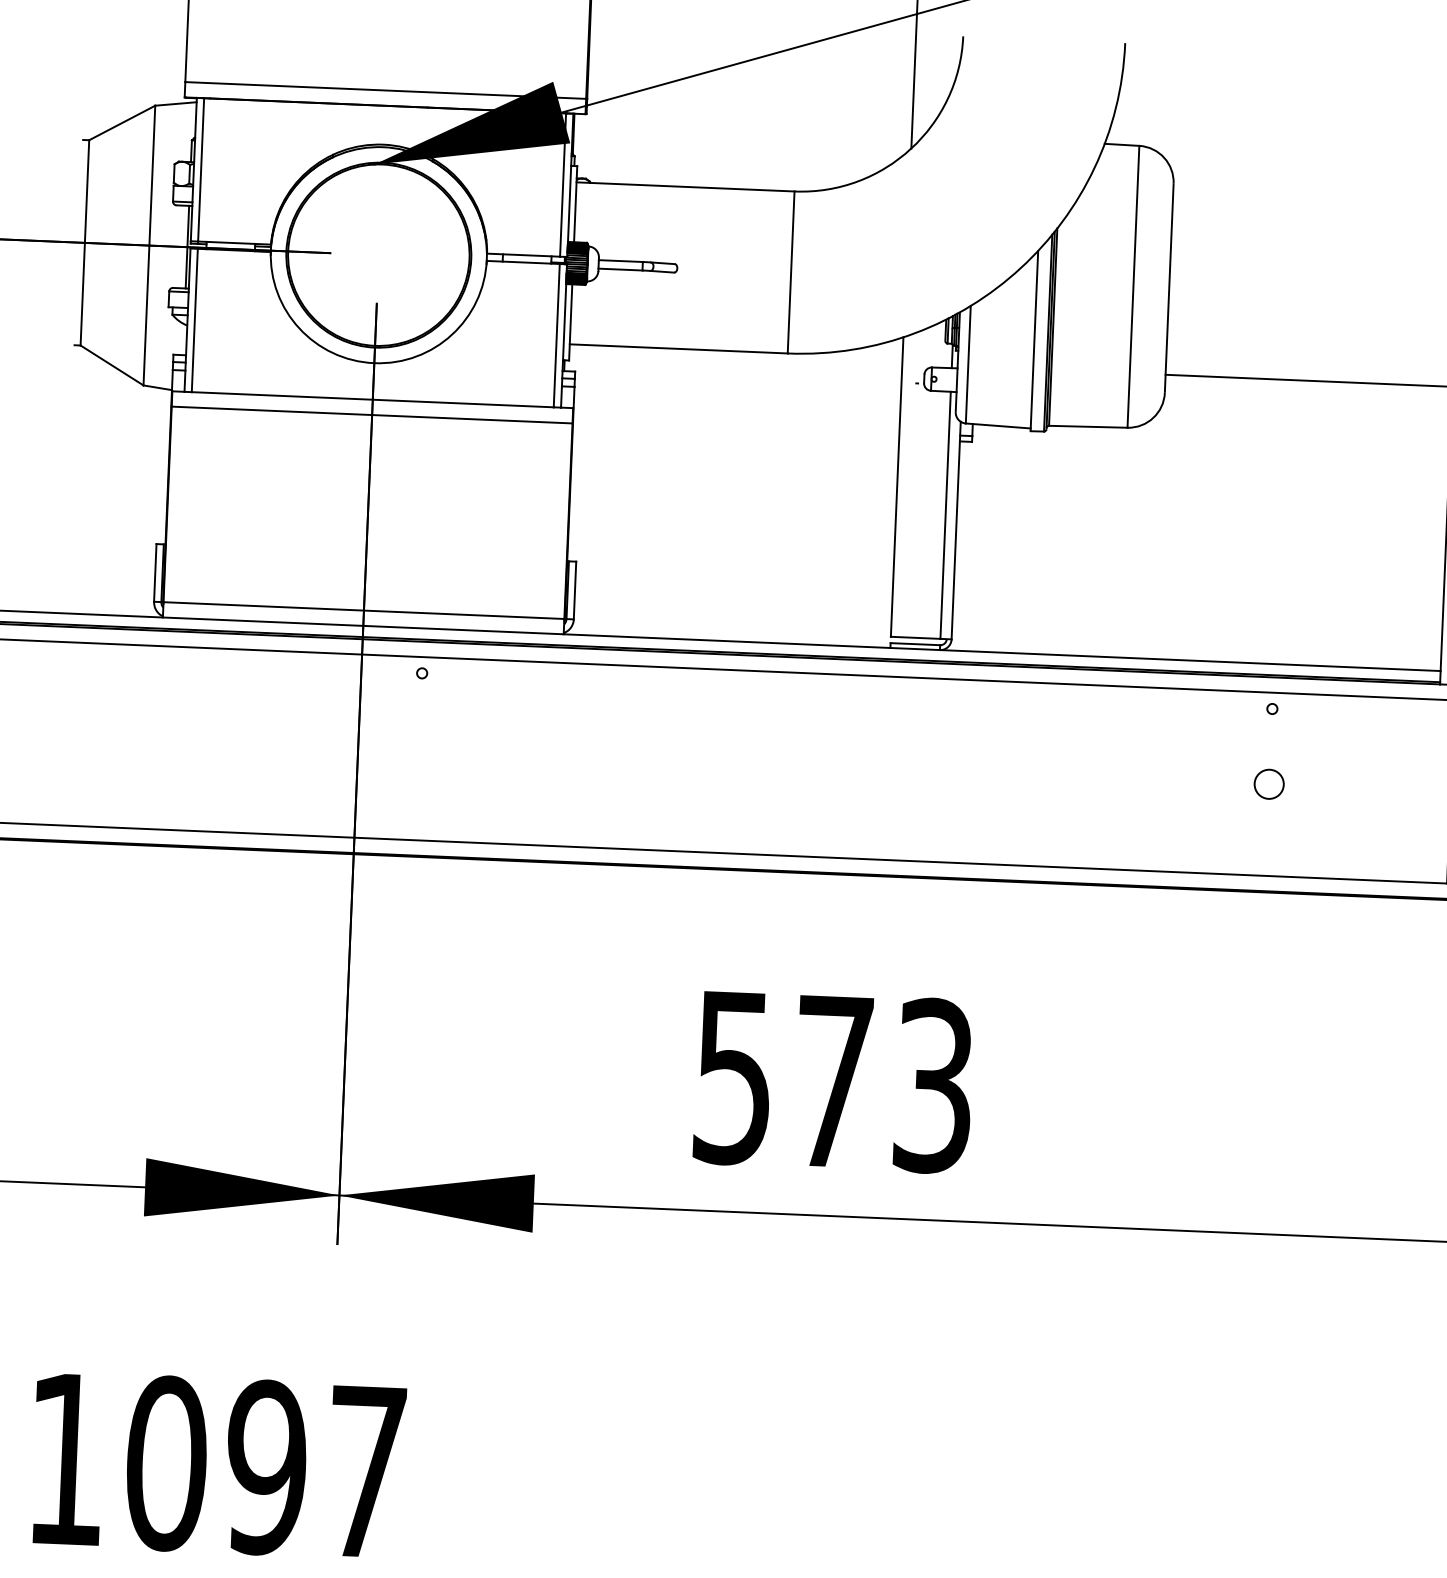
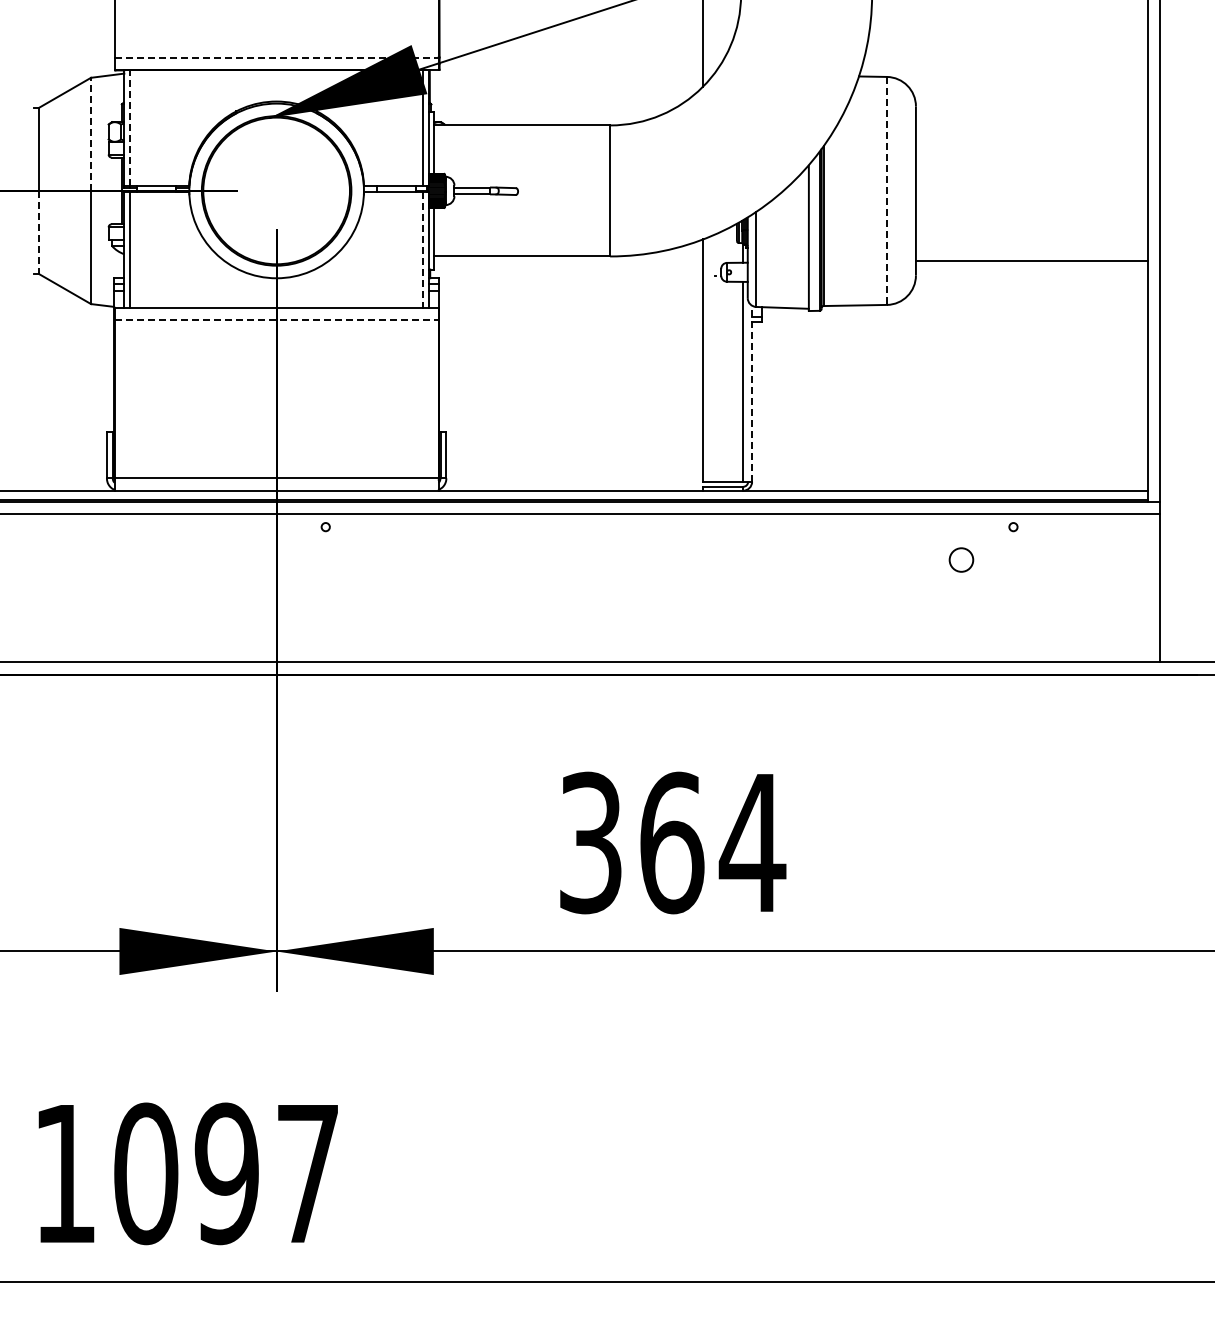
line: (386, 90) -> (277, 57), solid -> dashed
line: (201, 170) -> (130, 128), solid -> dashed
line: (152, 175) -> (91, 134), solid -> dashed
line: (1132, 286) -> (886, 190), solid -> dashed
line: (82, 294) -> (38, 232), solid -> dashed
line: (557, 335) -> (423, 249), solid -> dashed
line: (373, 415) -> (277, 320), solid -> dashed
line: (956, 530) -> (752, 393), solid -> dashed
circle: (1269, 783) -> (961, 559), moved
text: (835, 1081) -> (673, 842), 573 -> 364

